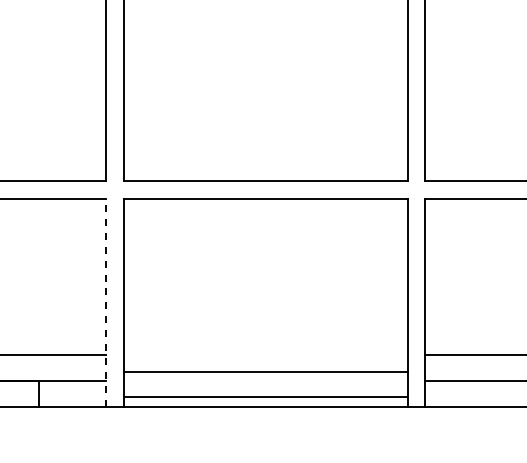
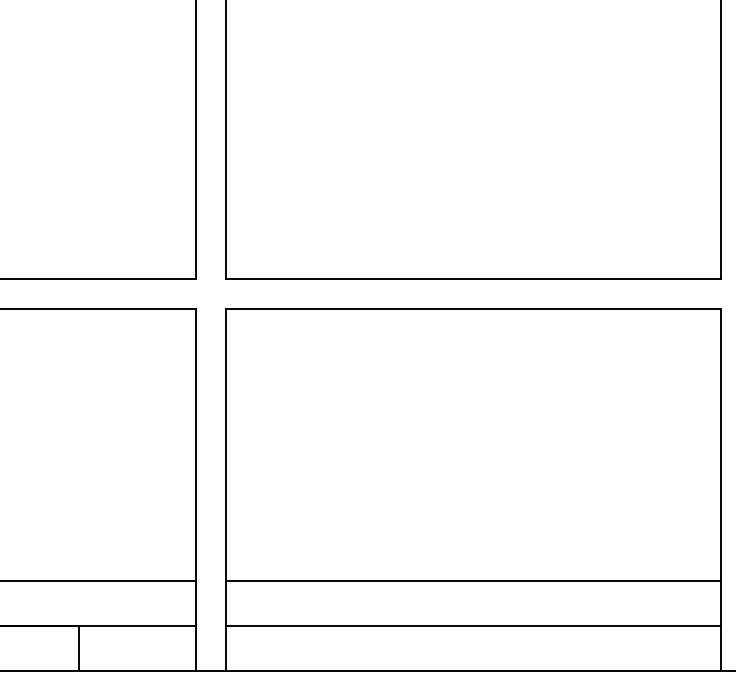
line: (106, 302) -> (196, 489), dashed -> solid
line: (265, 371) -> (473, 580), moved
line: (265, 396) -> (473, 625), moved

